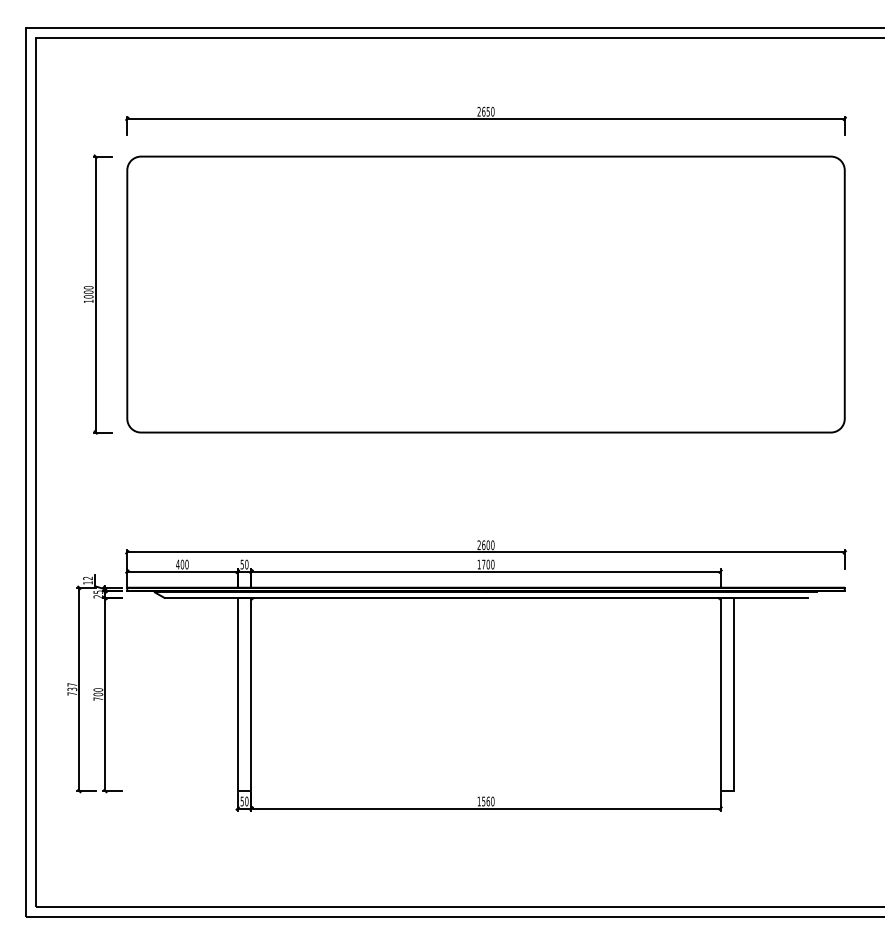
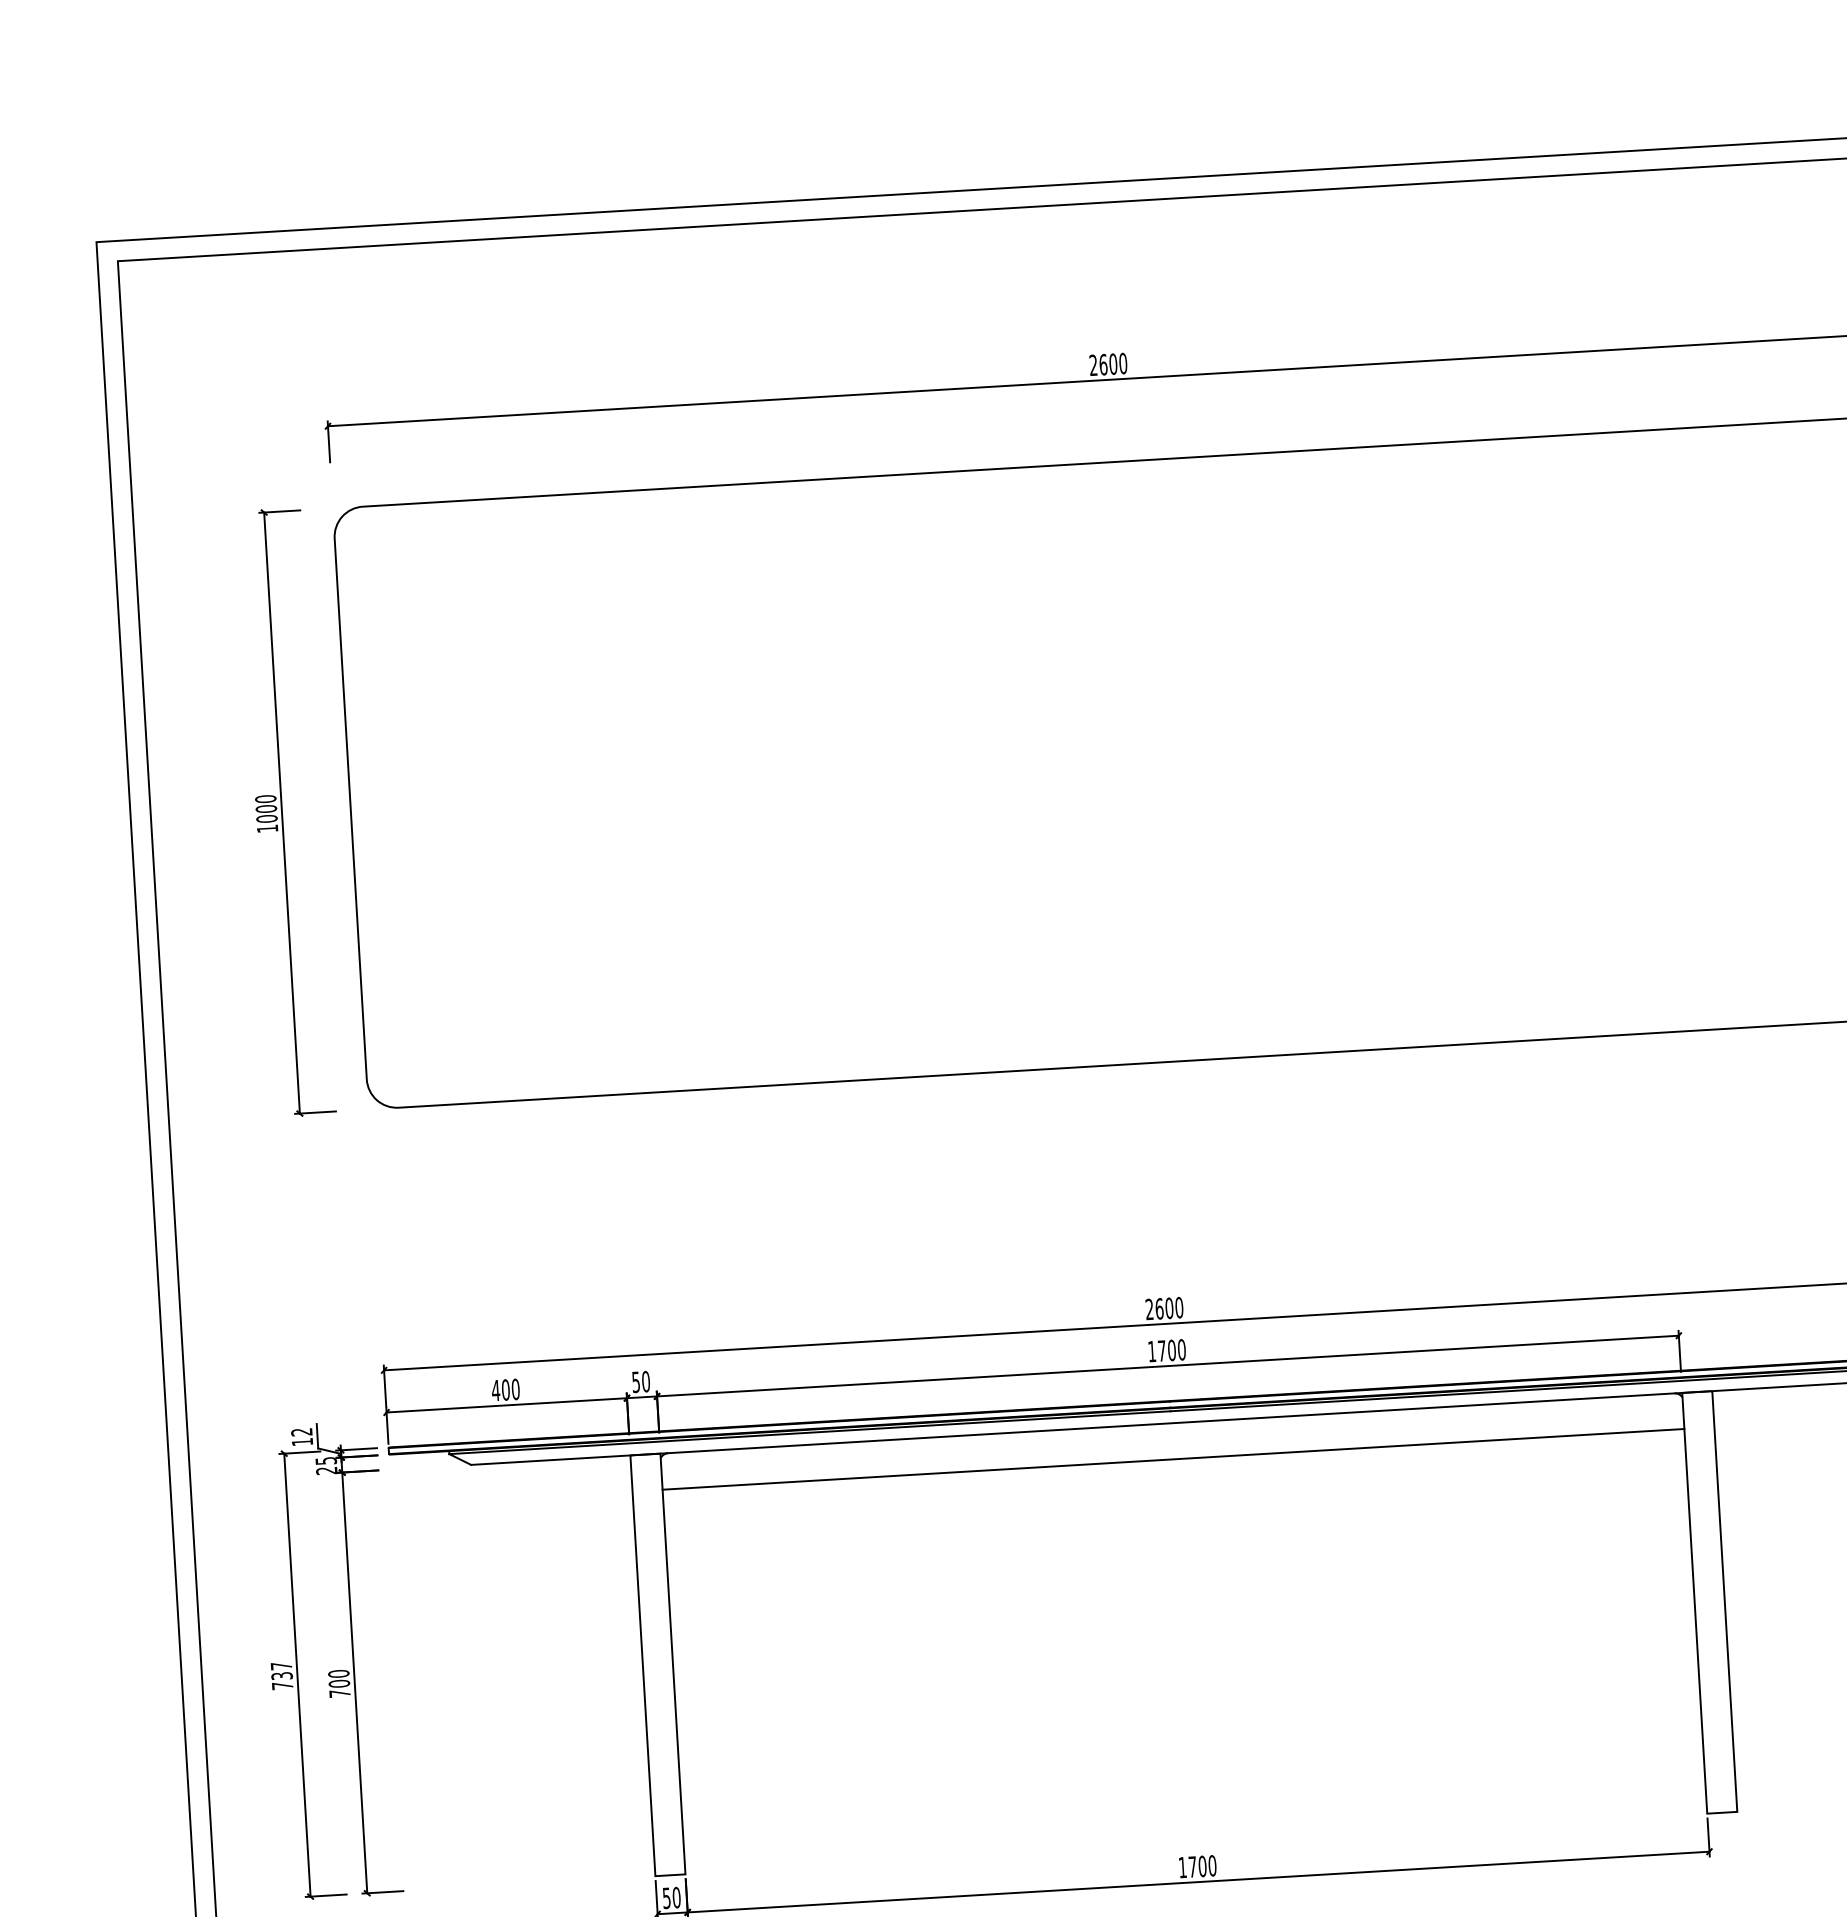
text: (488, 111) -> (1113, 363), 2650 -> 2600
line: (485, 614) -> (1172, 1459), added
text: (486, 801) -> (1198, 1866), 1560 -> 1700

